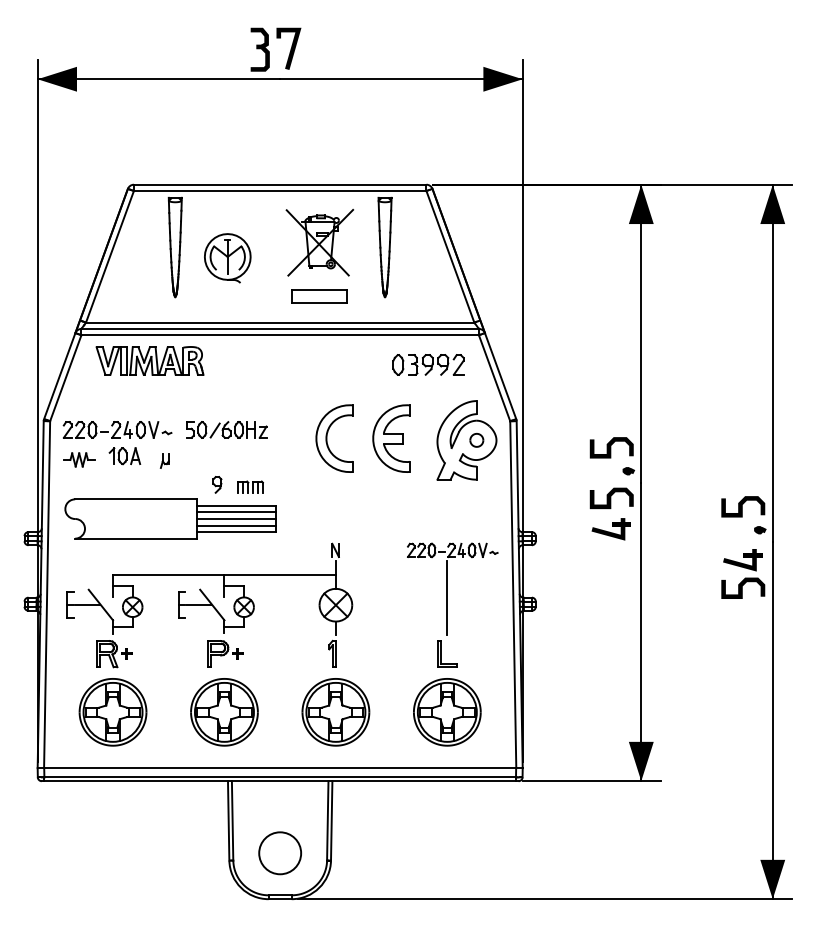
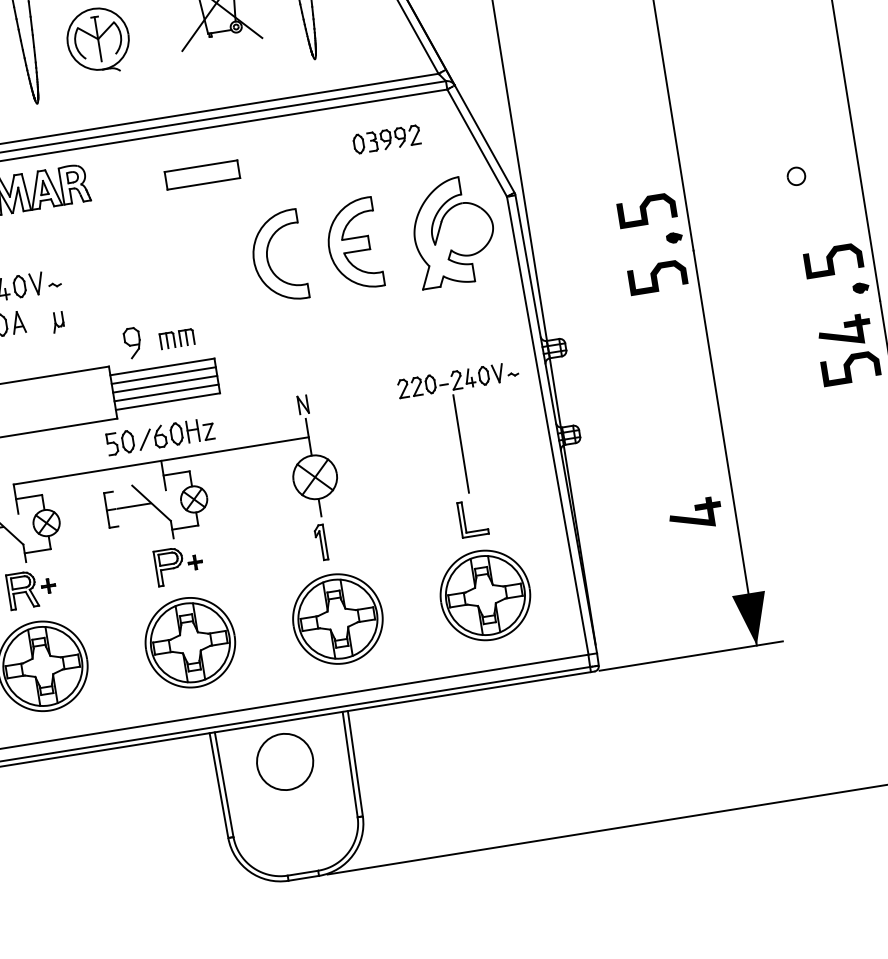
part: (319, 296) -> (202, 175), moved
part: (428, 364) -> (386, 138), size x0.7
part: (226, 429) -> (160, 436), moved
part: (476, 440) -> (796, 176), moved
part: (217, 484) -> (132, 342), size x1.4
part: (610, 529) -> (694, 514), moved
circle: (279, 853) -> (284, 762), moved

